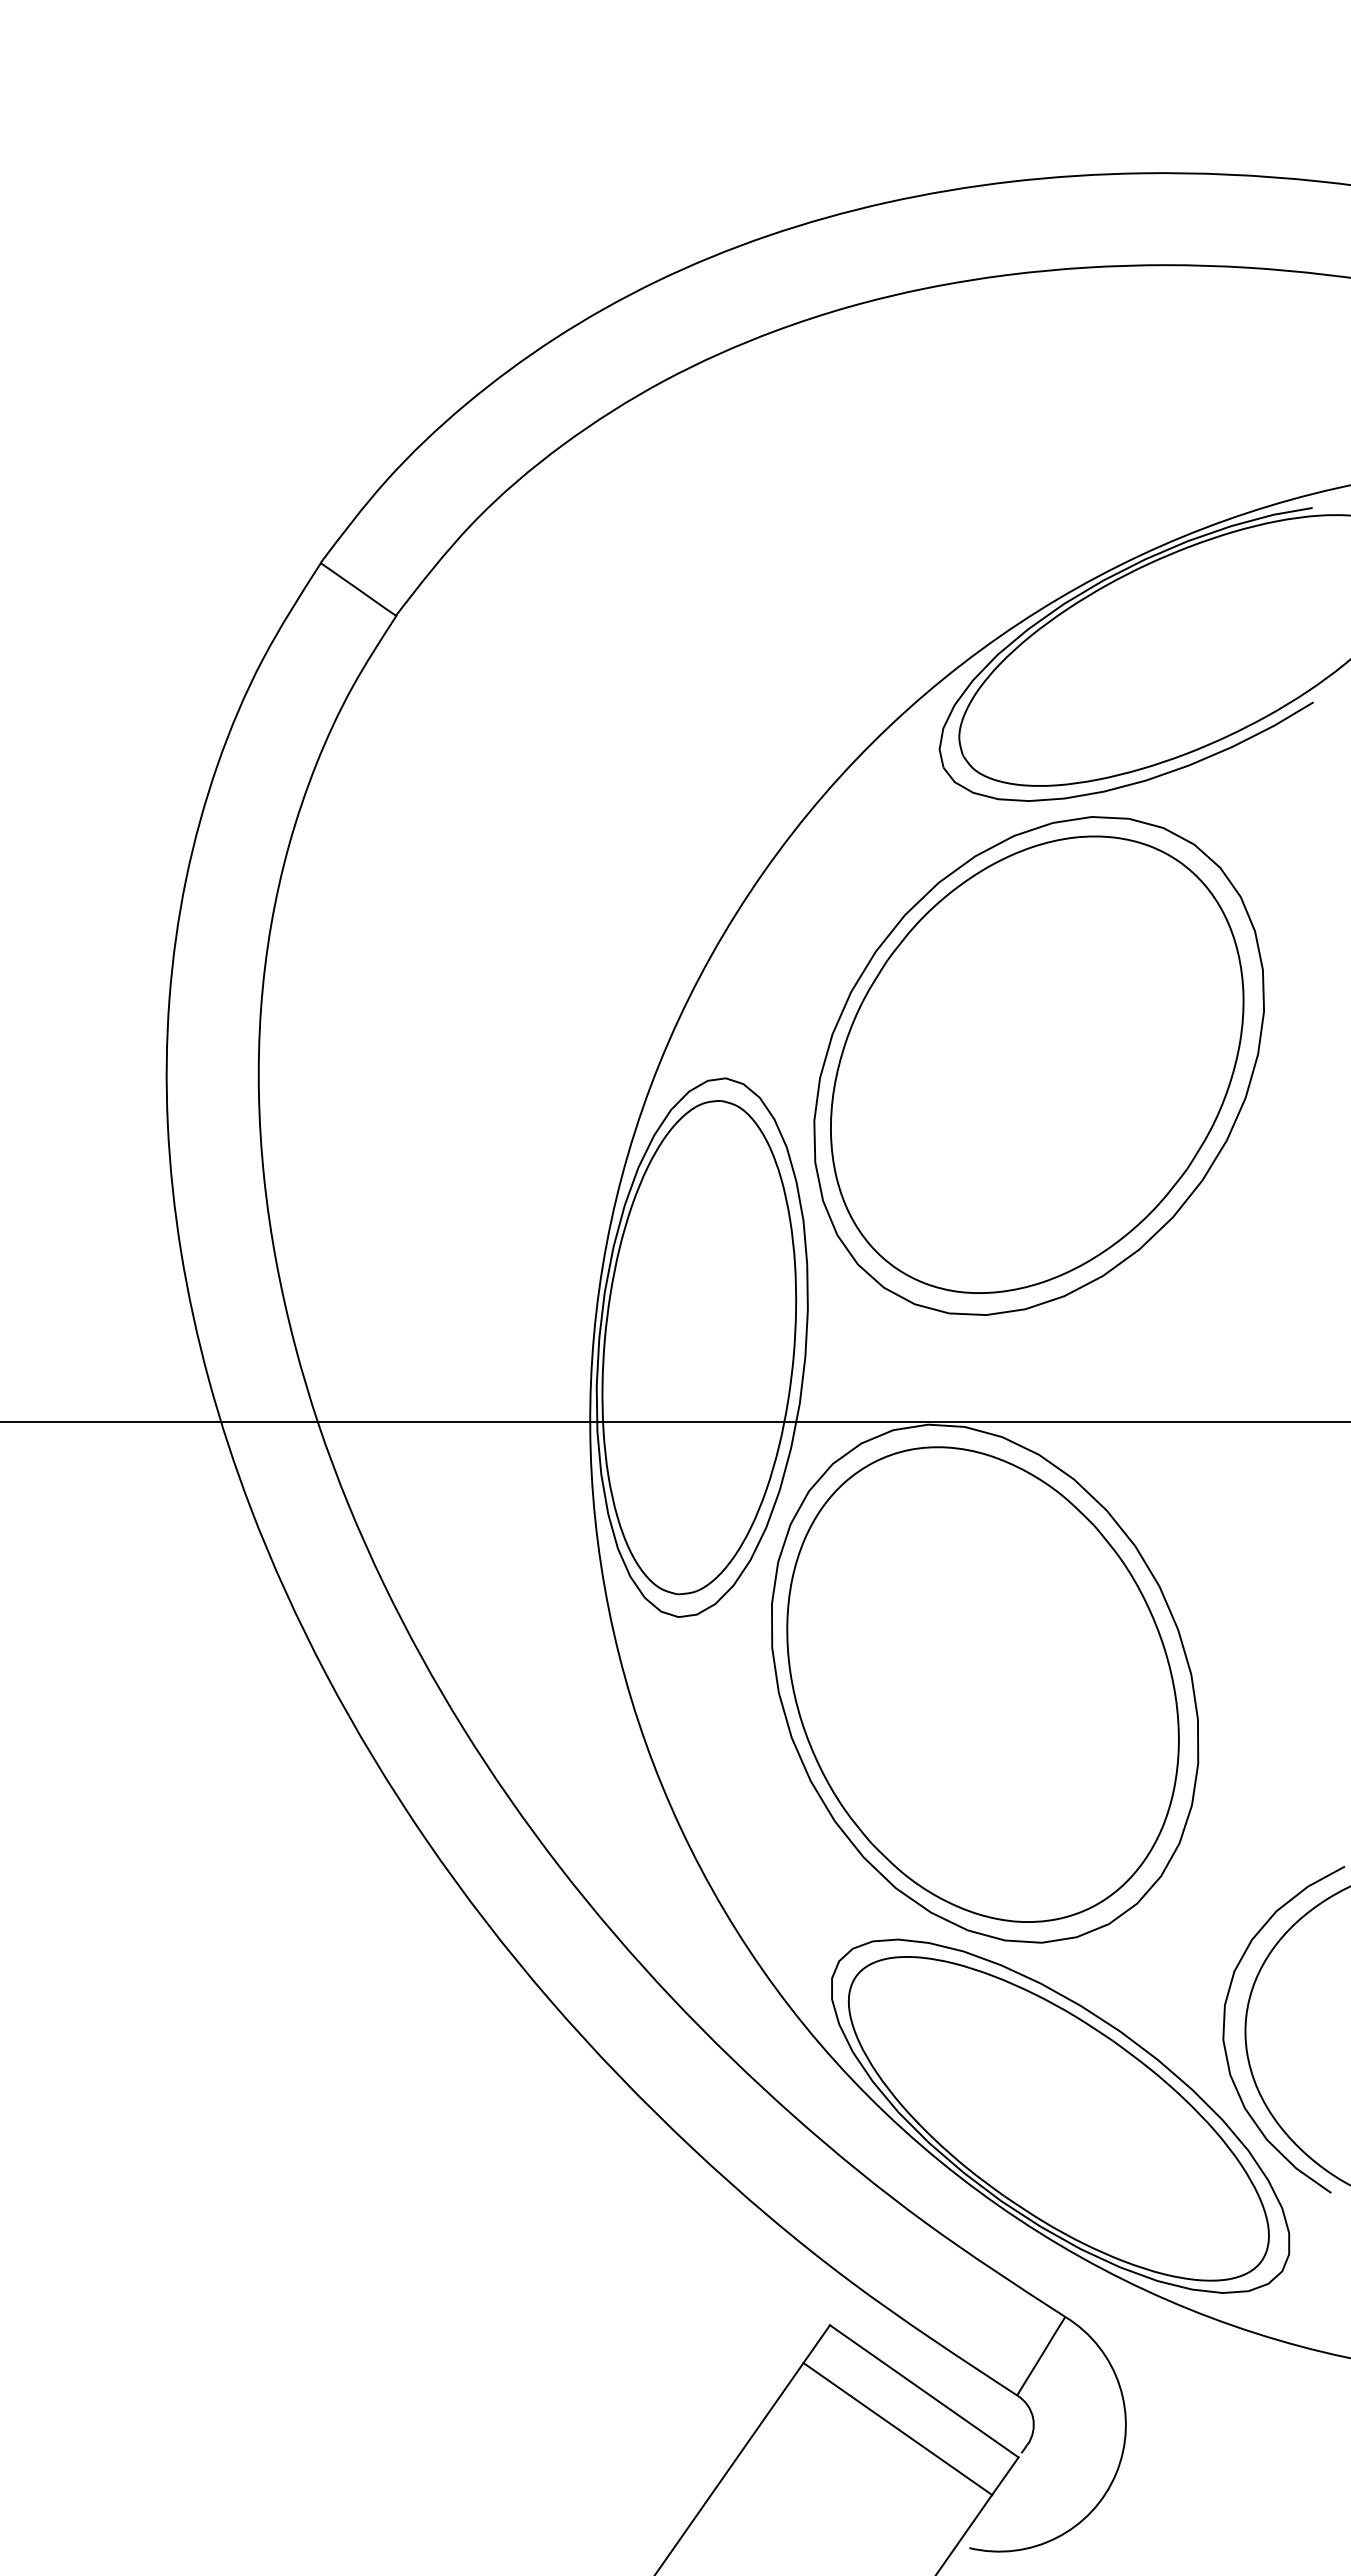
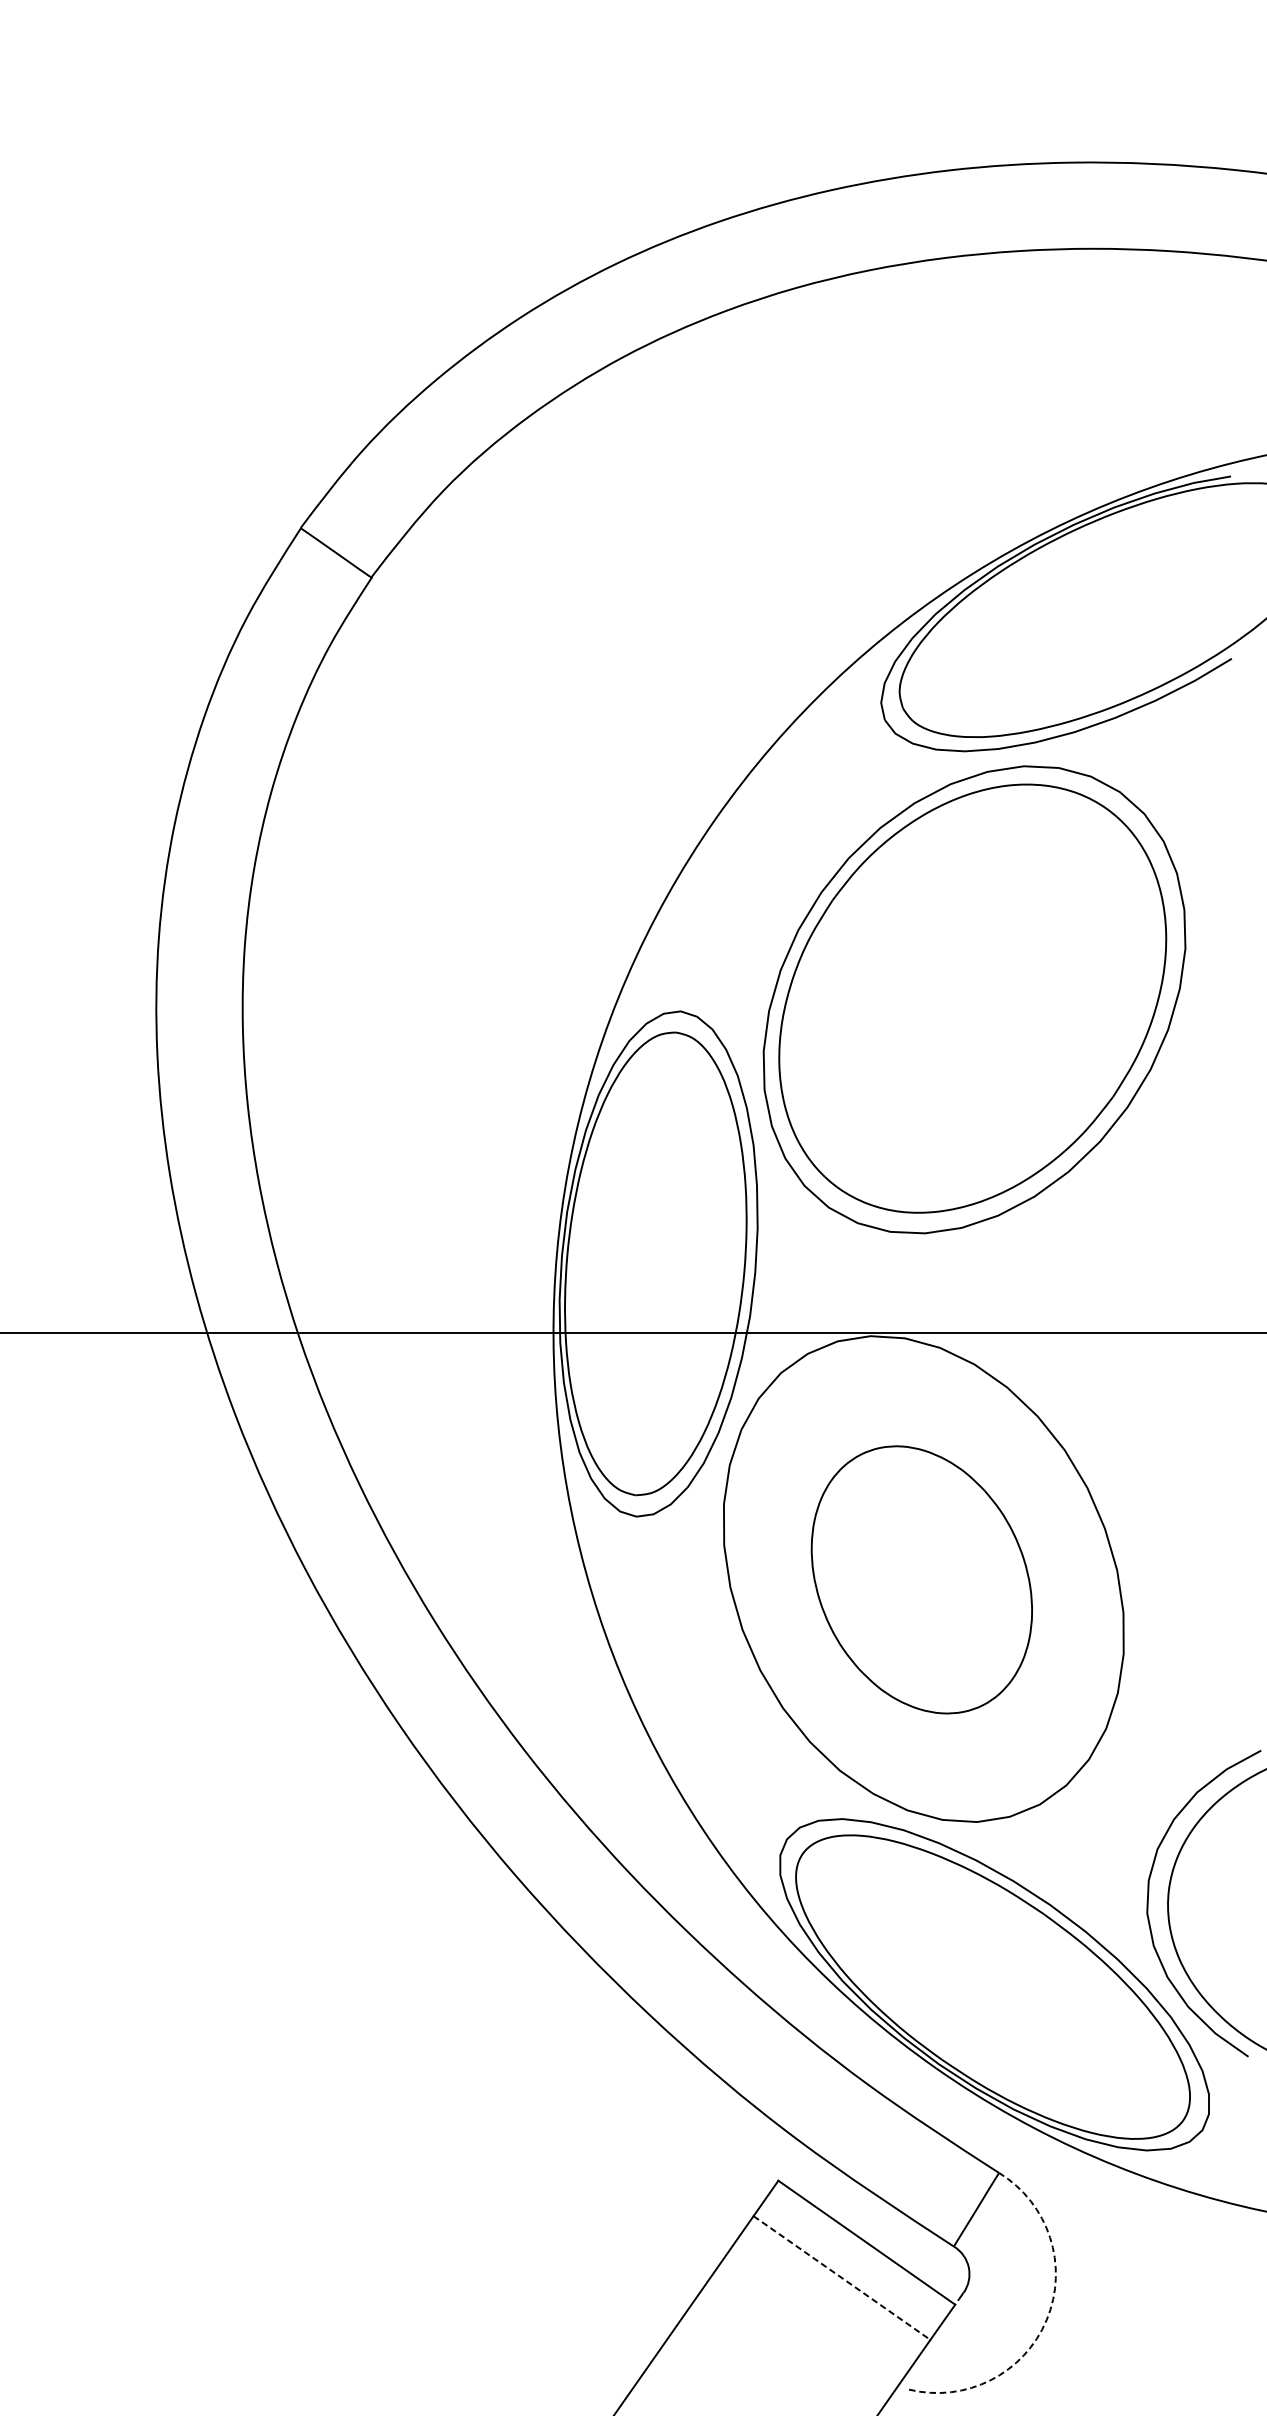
part: (982, 1684) -> (921, 1579), size x0.6
line: (898, 2429) -> (842, 2278), solid -> dashed
arc: (1116, 2473) -> (1047, 2319), solid -> dashed

